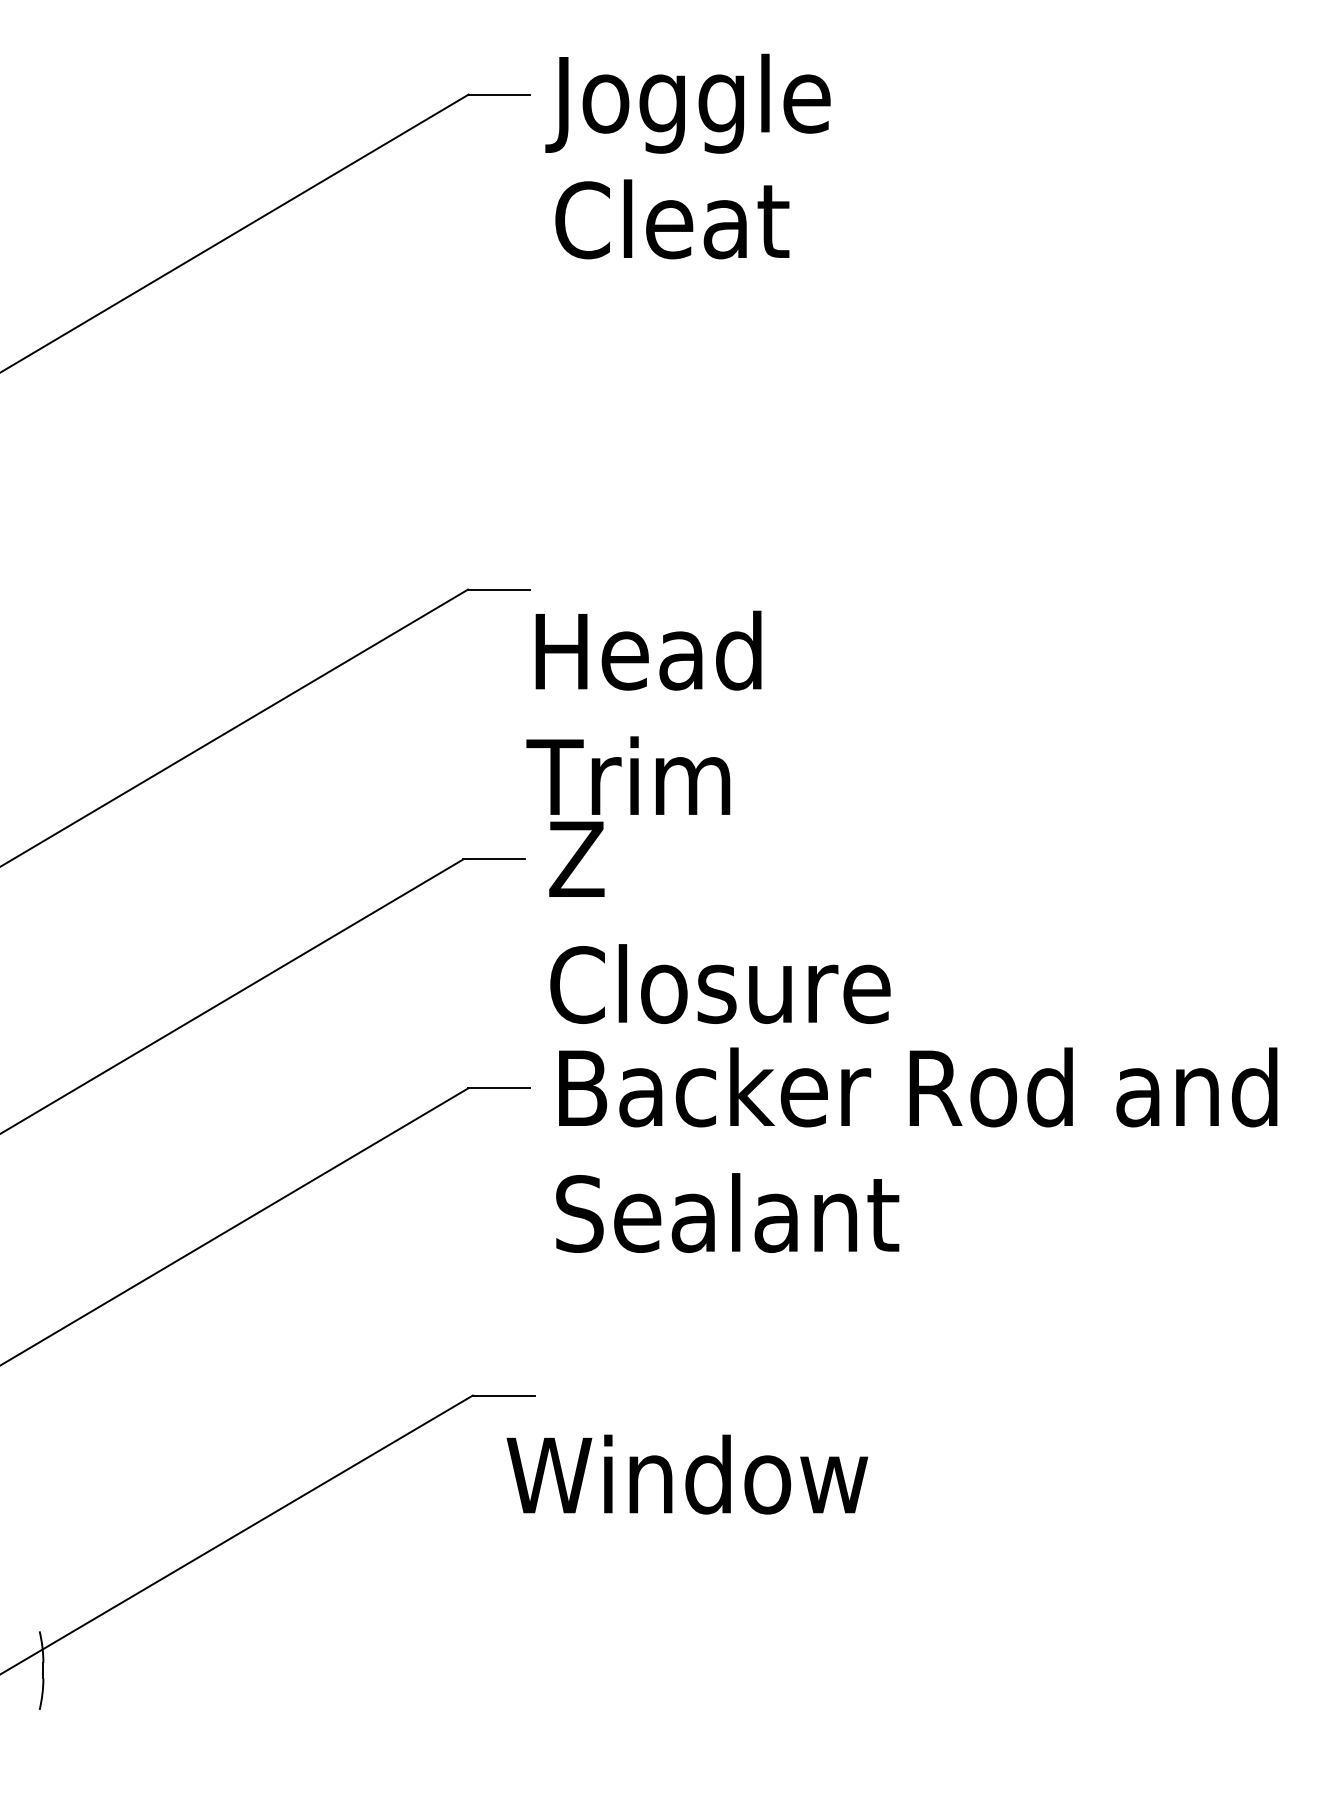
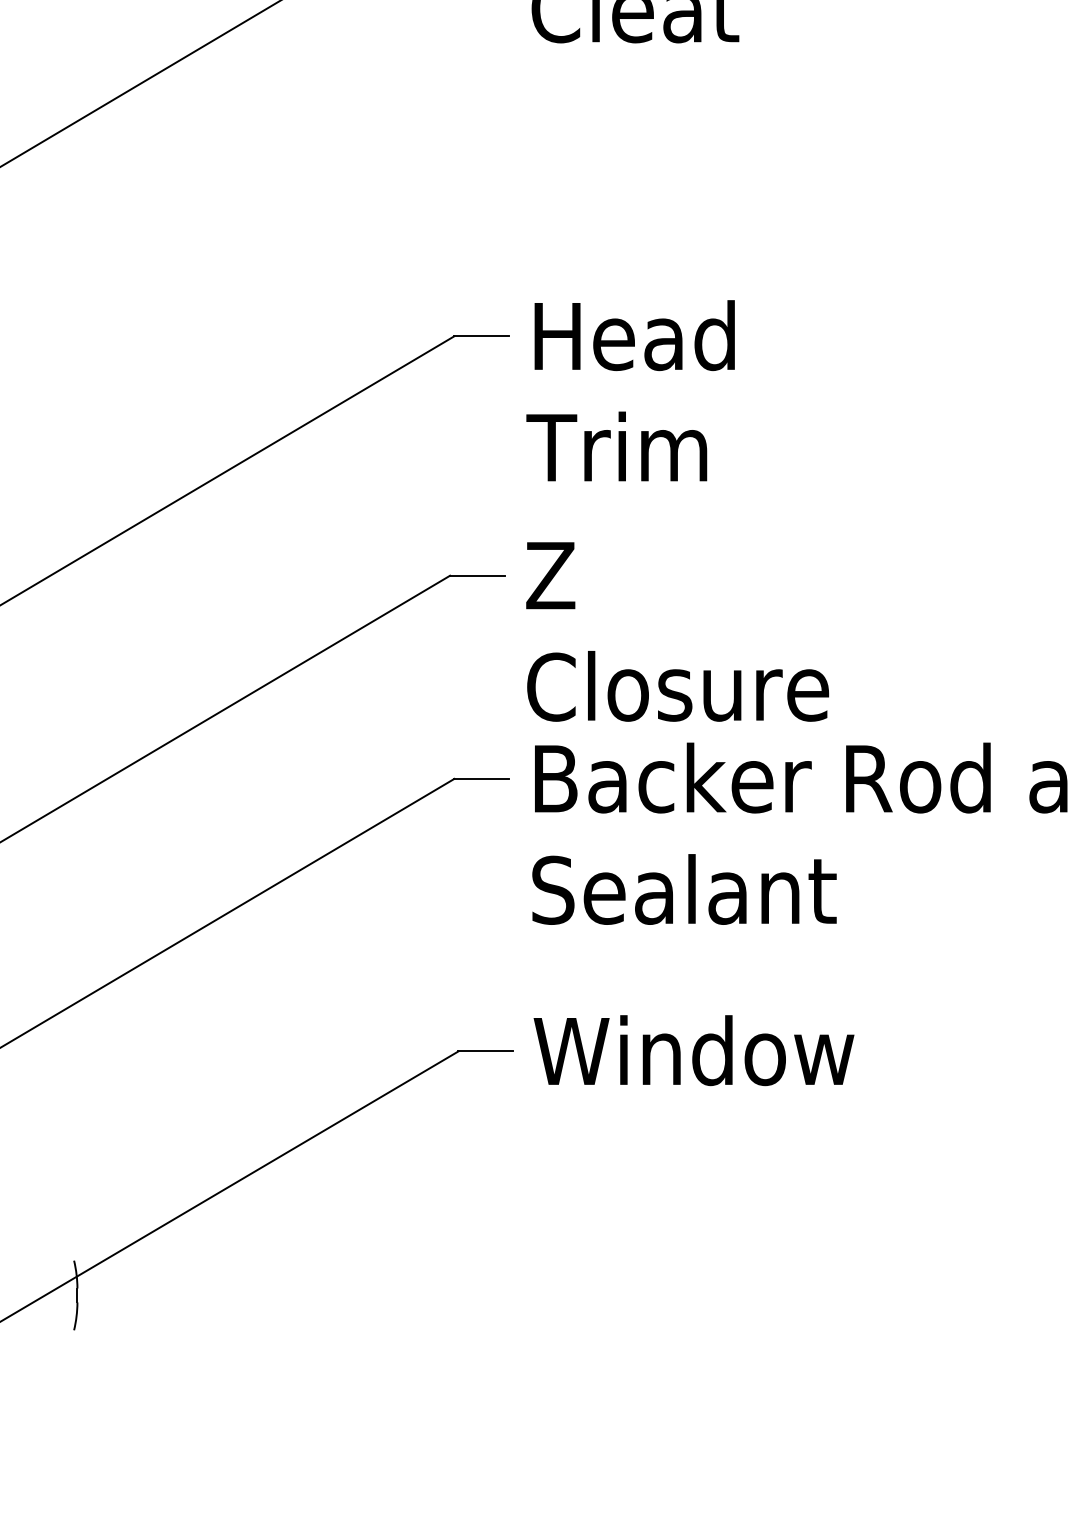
text: (643, 712) -> (630, 390), moved
text: (687, 1474) -> (694, 1050), moved

